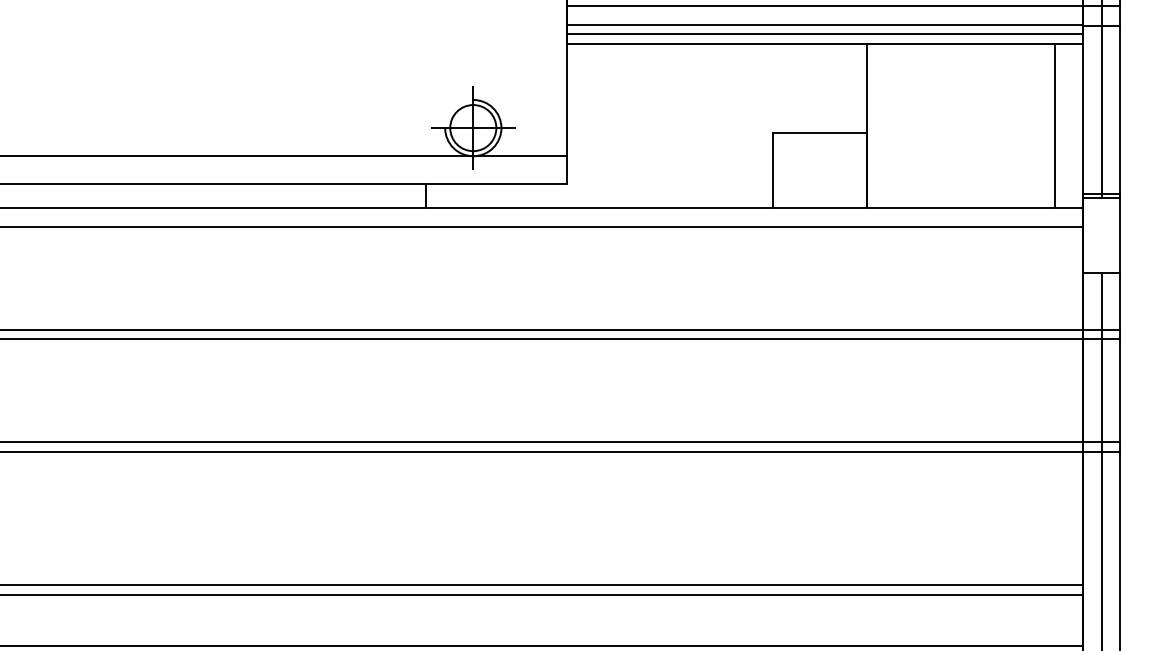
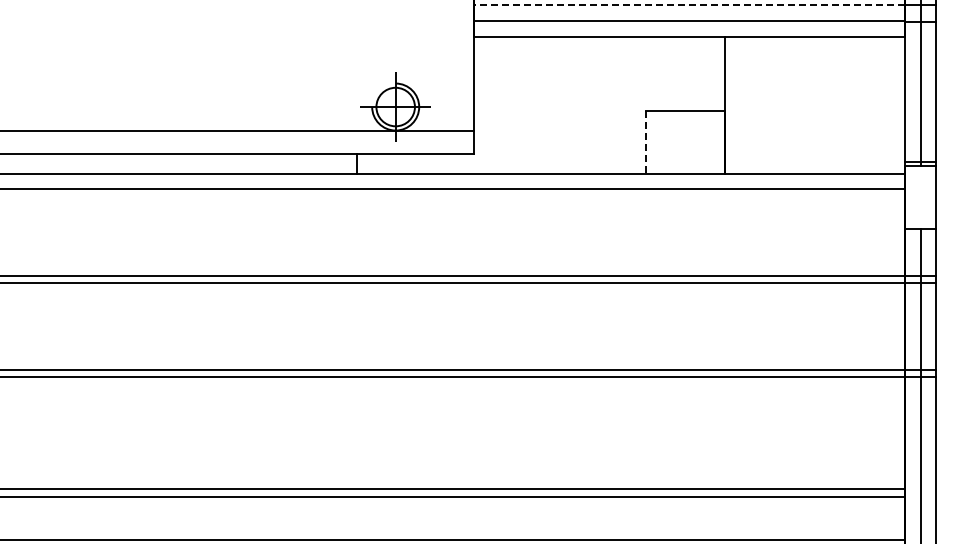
line: (824, 6) -> (689, 5), solid -> dashed
line: (824, 34) -> (689, 28), removed
line: (1054, 125) -> (881, 104), removed
line: (773, 170) -> (646, 142), solid -> dashed

